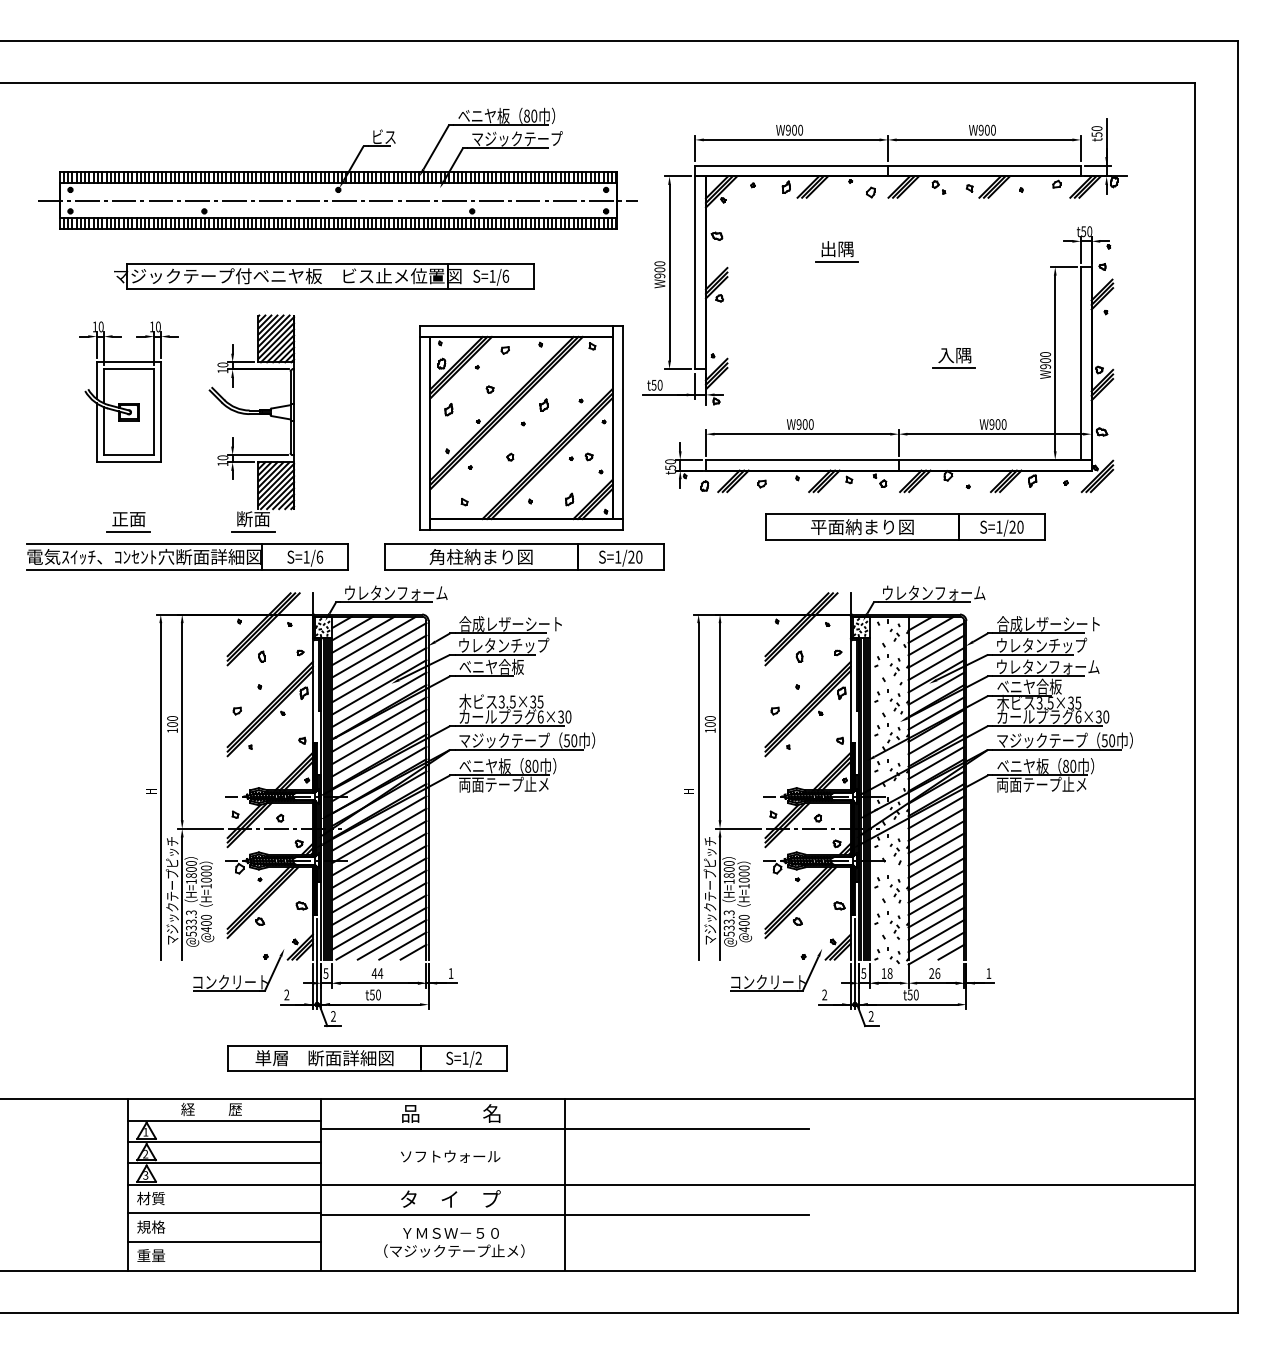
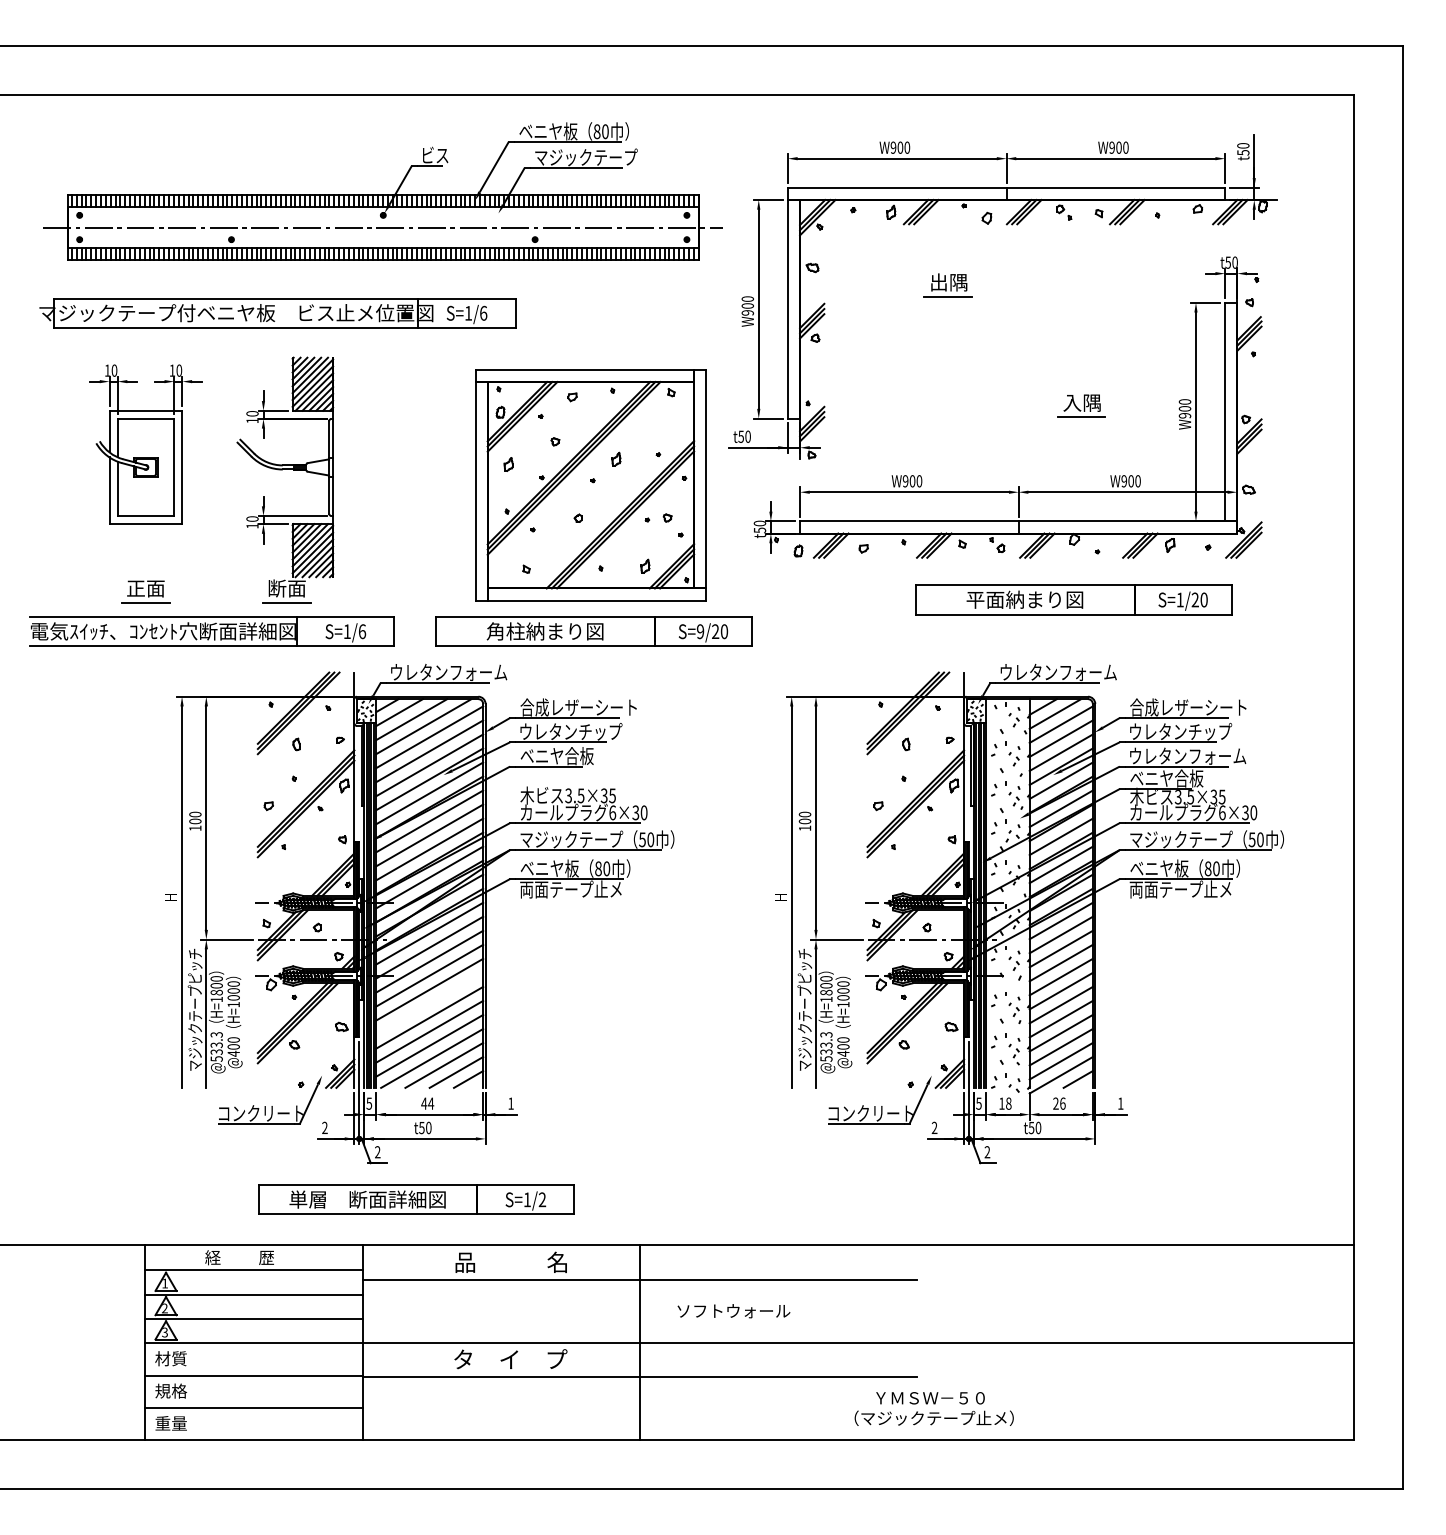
part: (324, 276) -> (278, 313), moved
part: (905, 526) -> (1073, 599), moved
text: (618, 556) -> (700, 630), S=1/20 -> S=9/20
line: (379, 885) -> (429, 1003), removed
text: (450, 1156) -> (733, 1311), moved
text: (454, 1242) -> (934, 1408), moved

